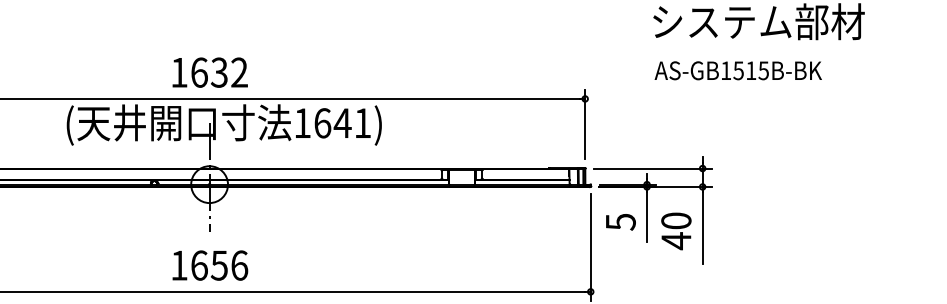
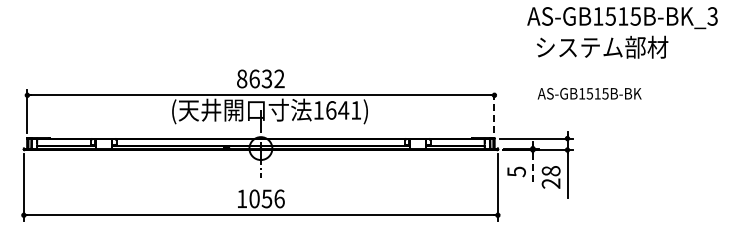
text: (738, 70) -> (589, 93), moved
text: (180, 71) -> (242, 78), 1632 -> 8632
line: (585, 124) -> (494, 111), solid -> dashed
line: (646, 216) -> (532, 168), solid -> dashed
text: (675, 231) -> (550, 177), 40 -> 28
text: (199, 264) -> (254, 198), 1656 -> 1056

